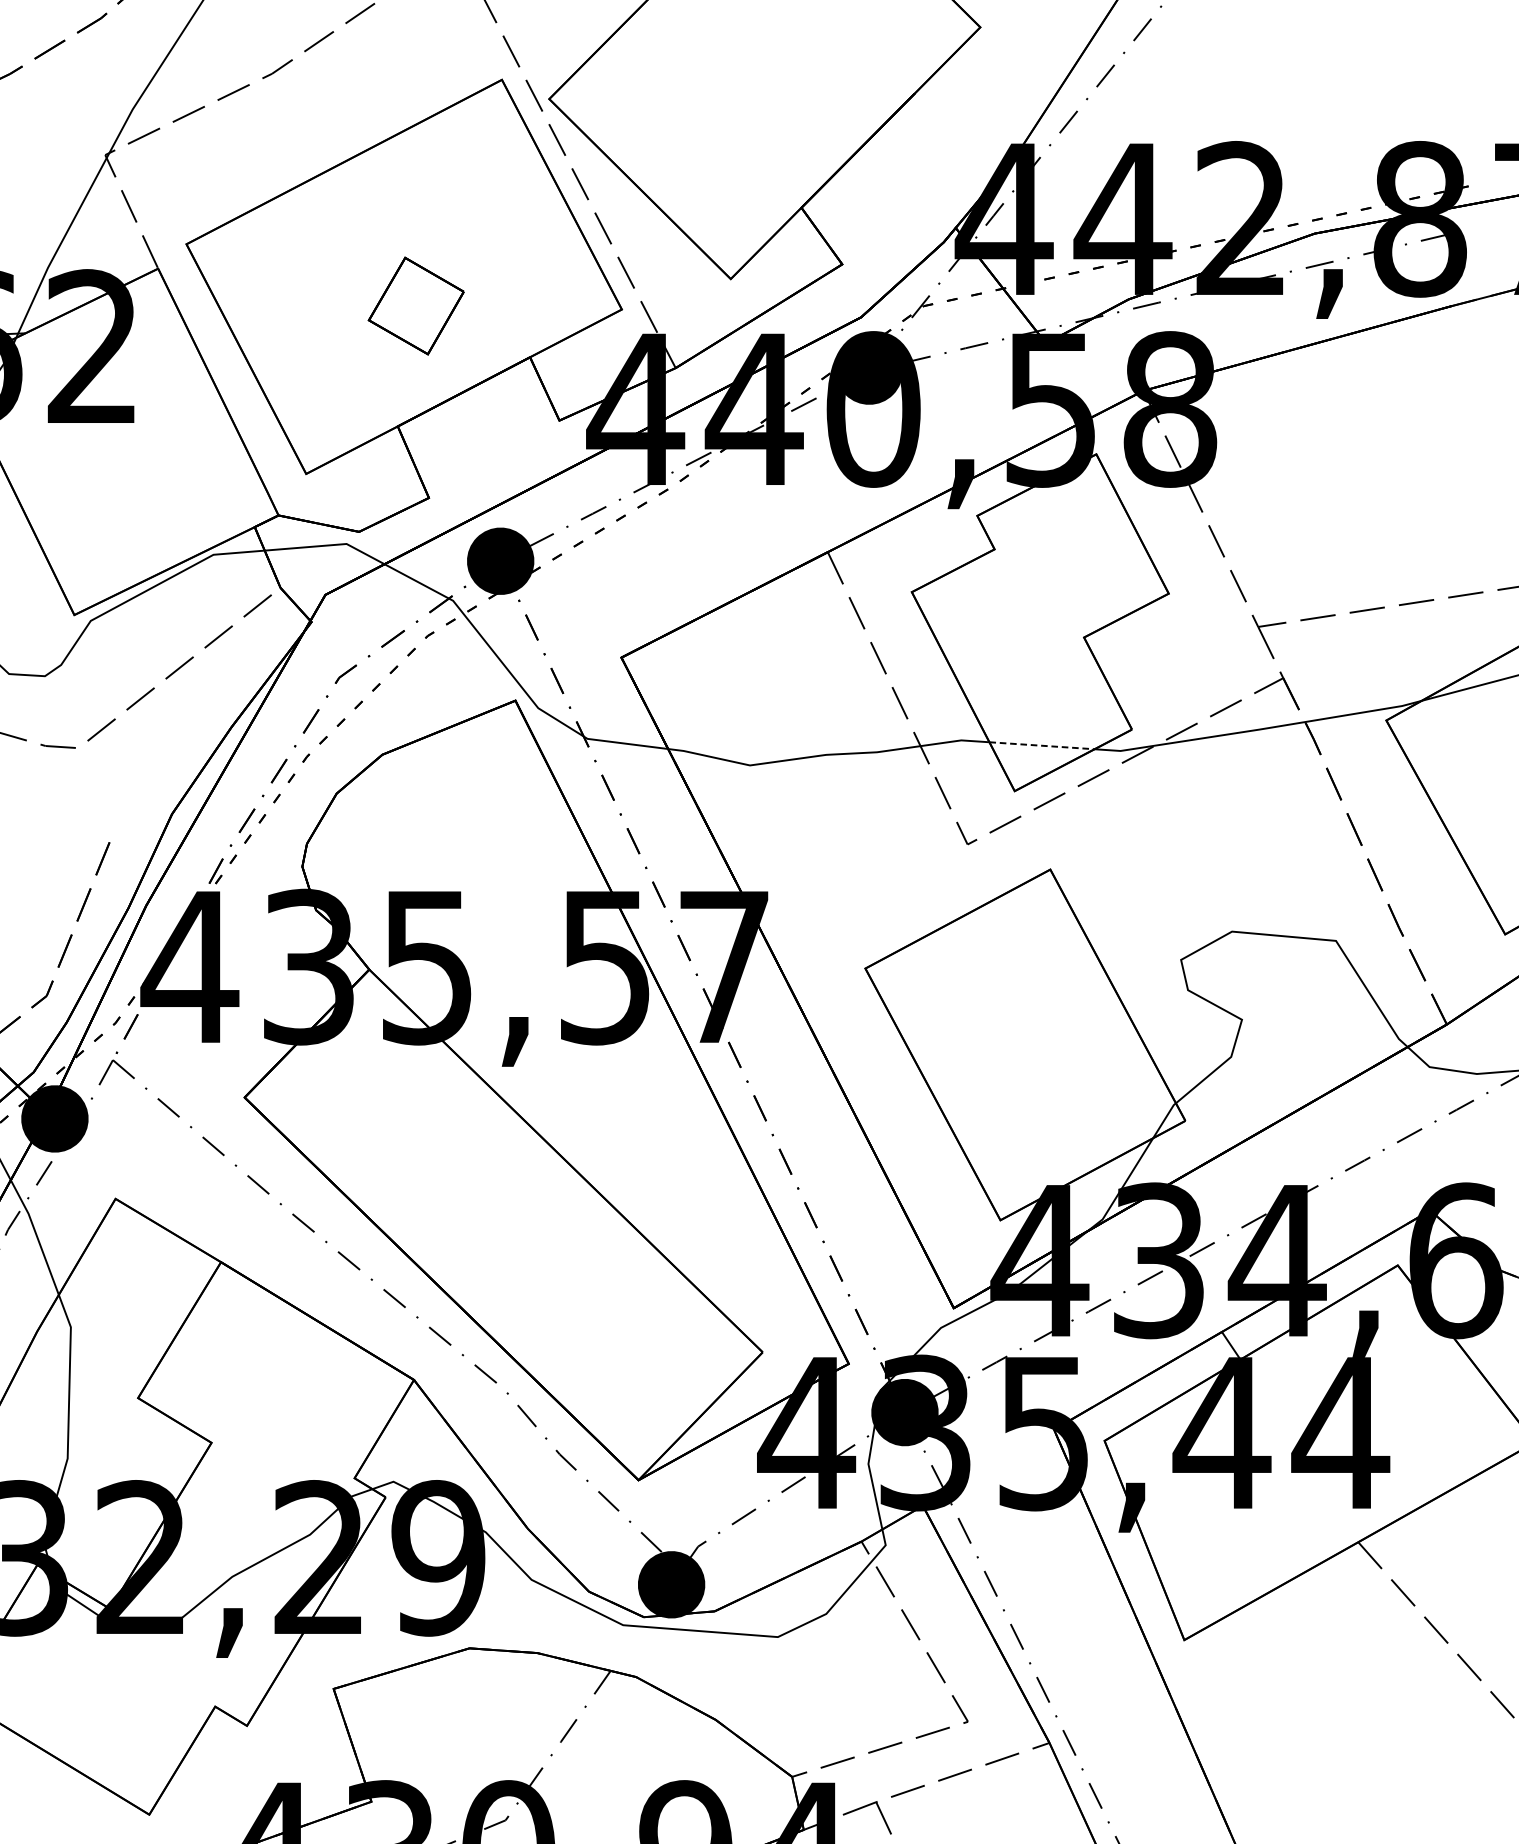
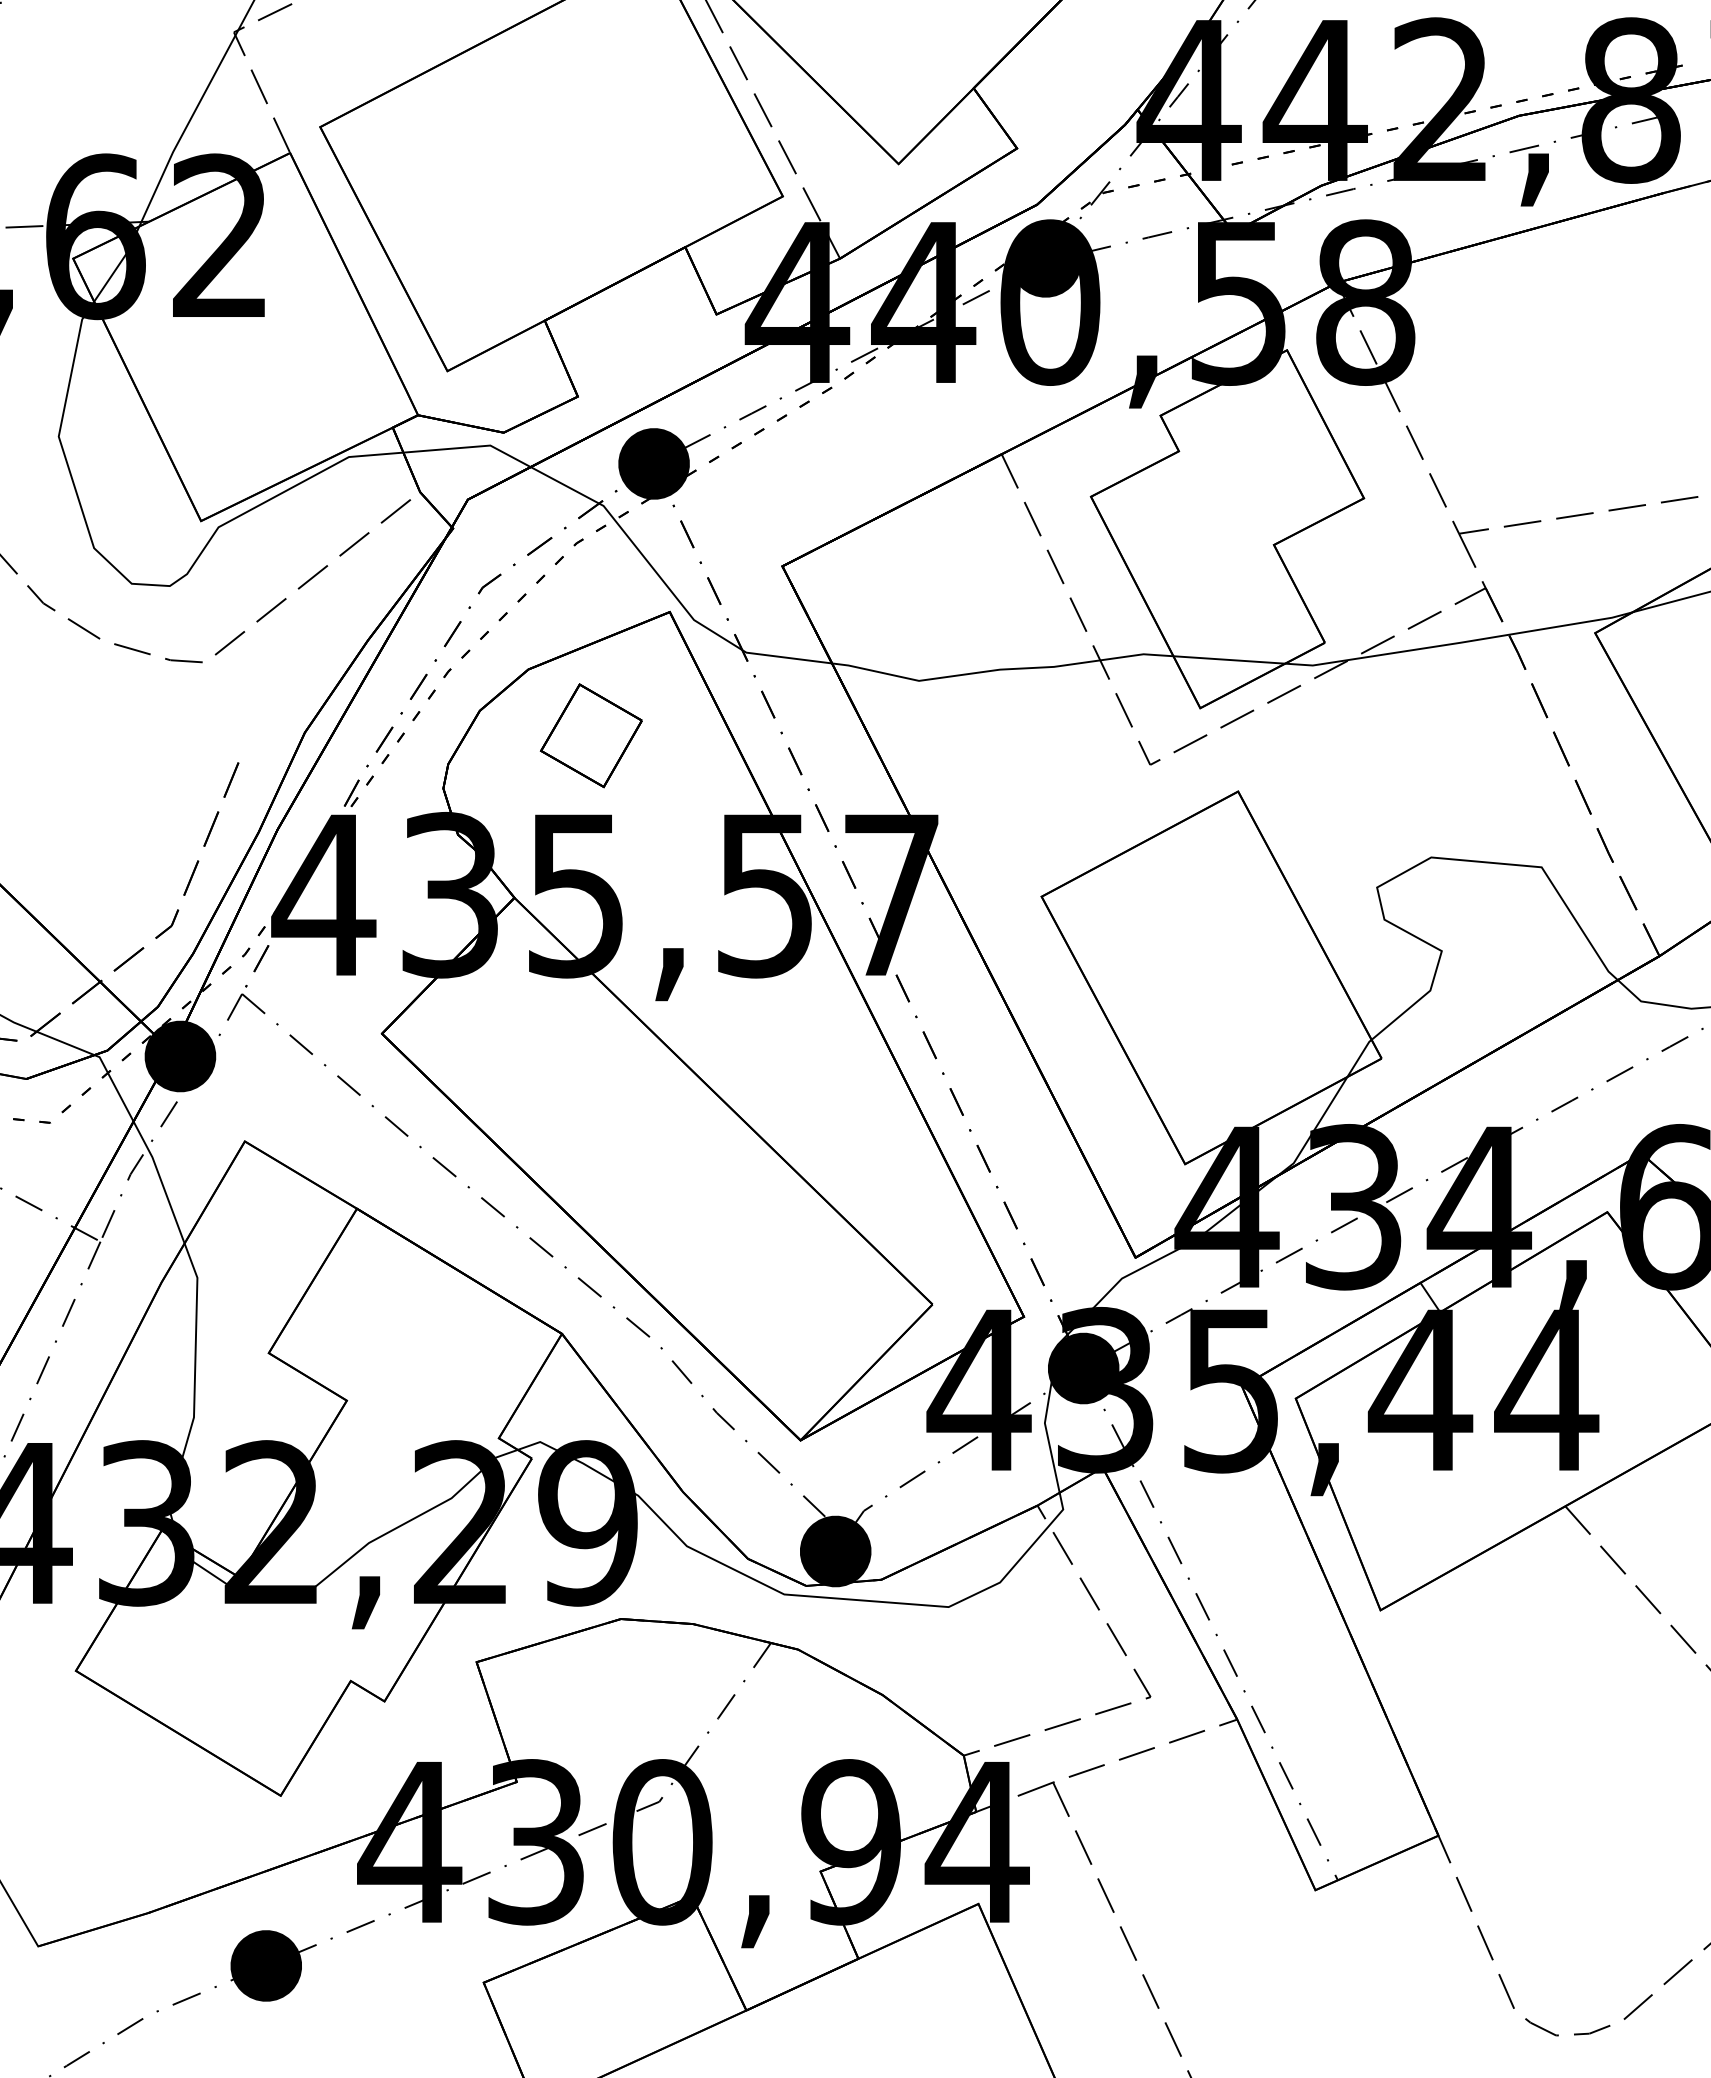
part: (415, 305) -> (590, 735), moved
line: (1042, 745) -> (1229, 659), dashed -> solid

